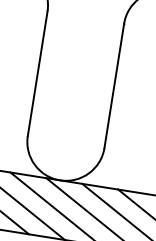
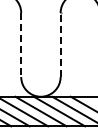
line: (38, 74) -> (21, 45), solid -> dashed
line: (114, 84) -> (60, 44), solid -> dashed

